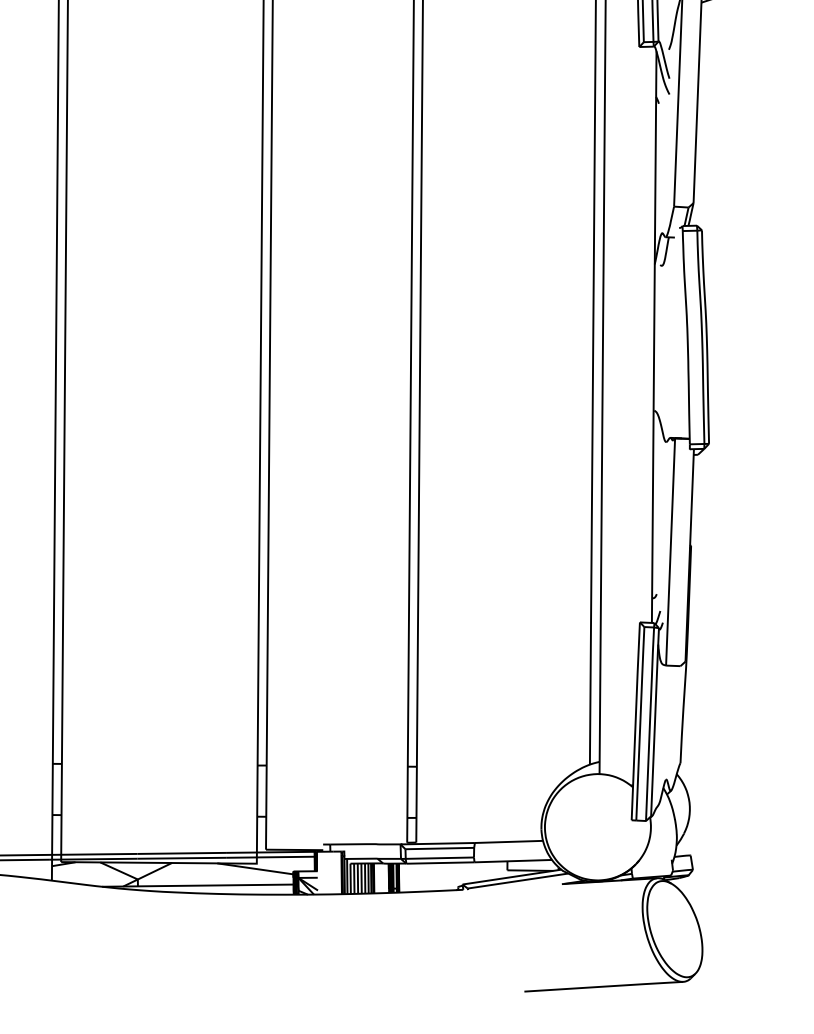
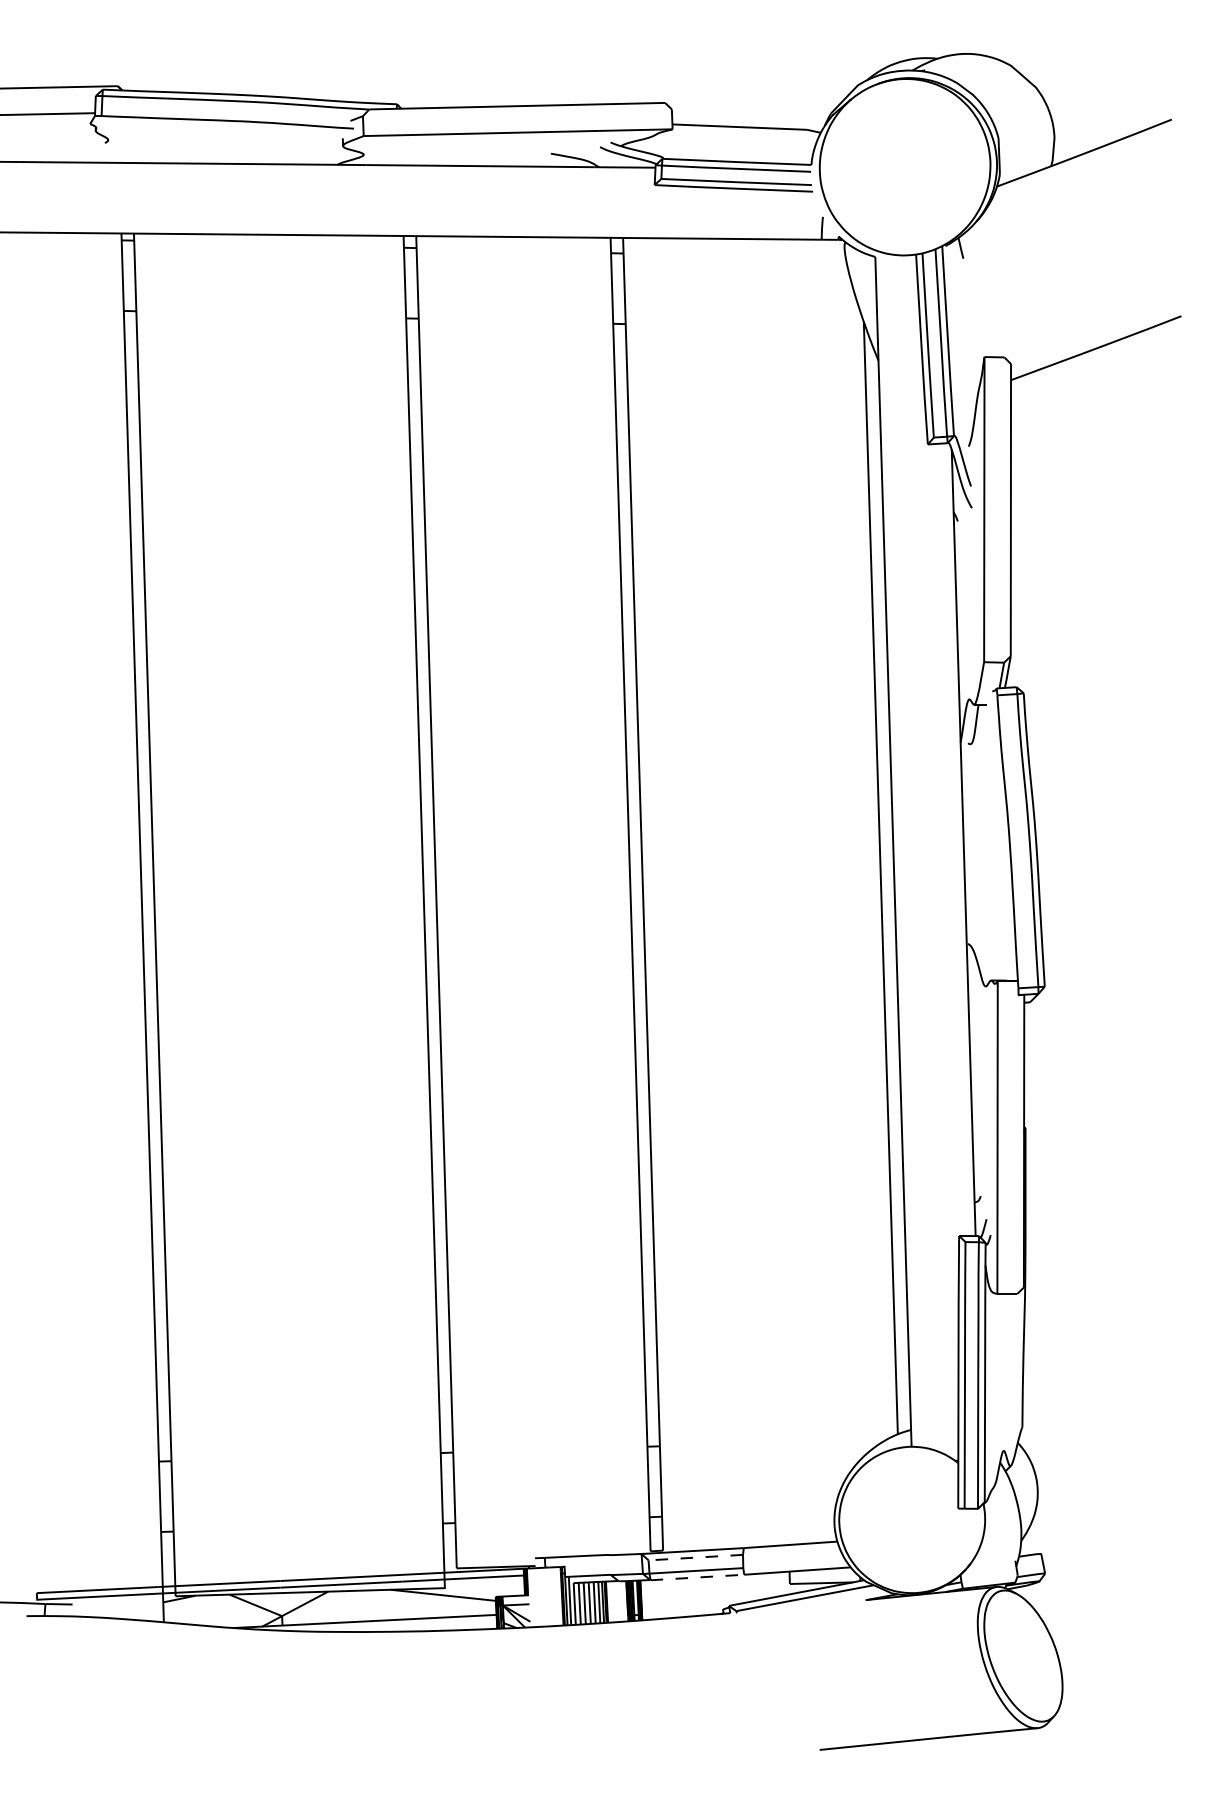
line: (439, 848) -> (695, 1557), solid -> dashed
line: (440, 863) -> (697, 1577), solid -> dashed

